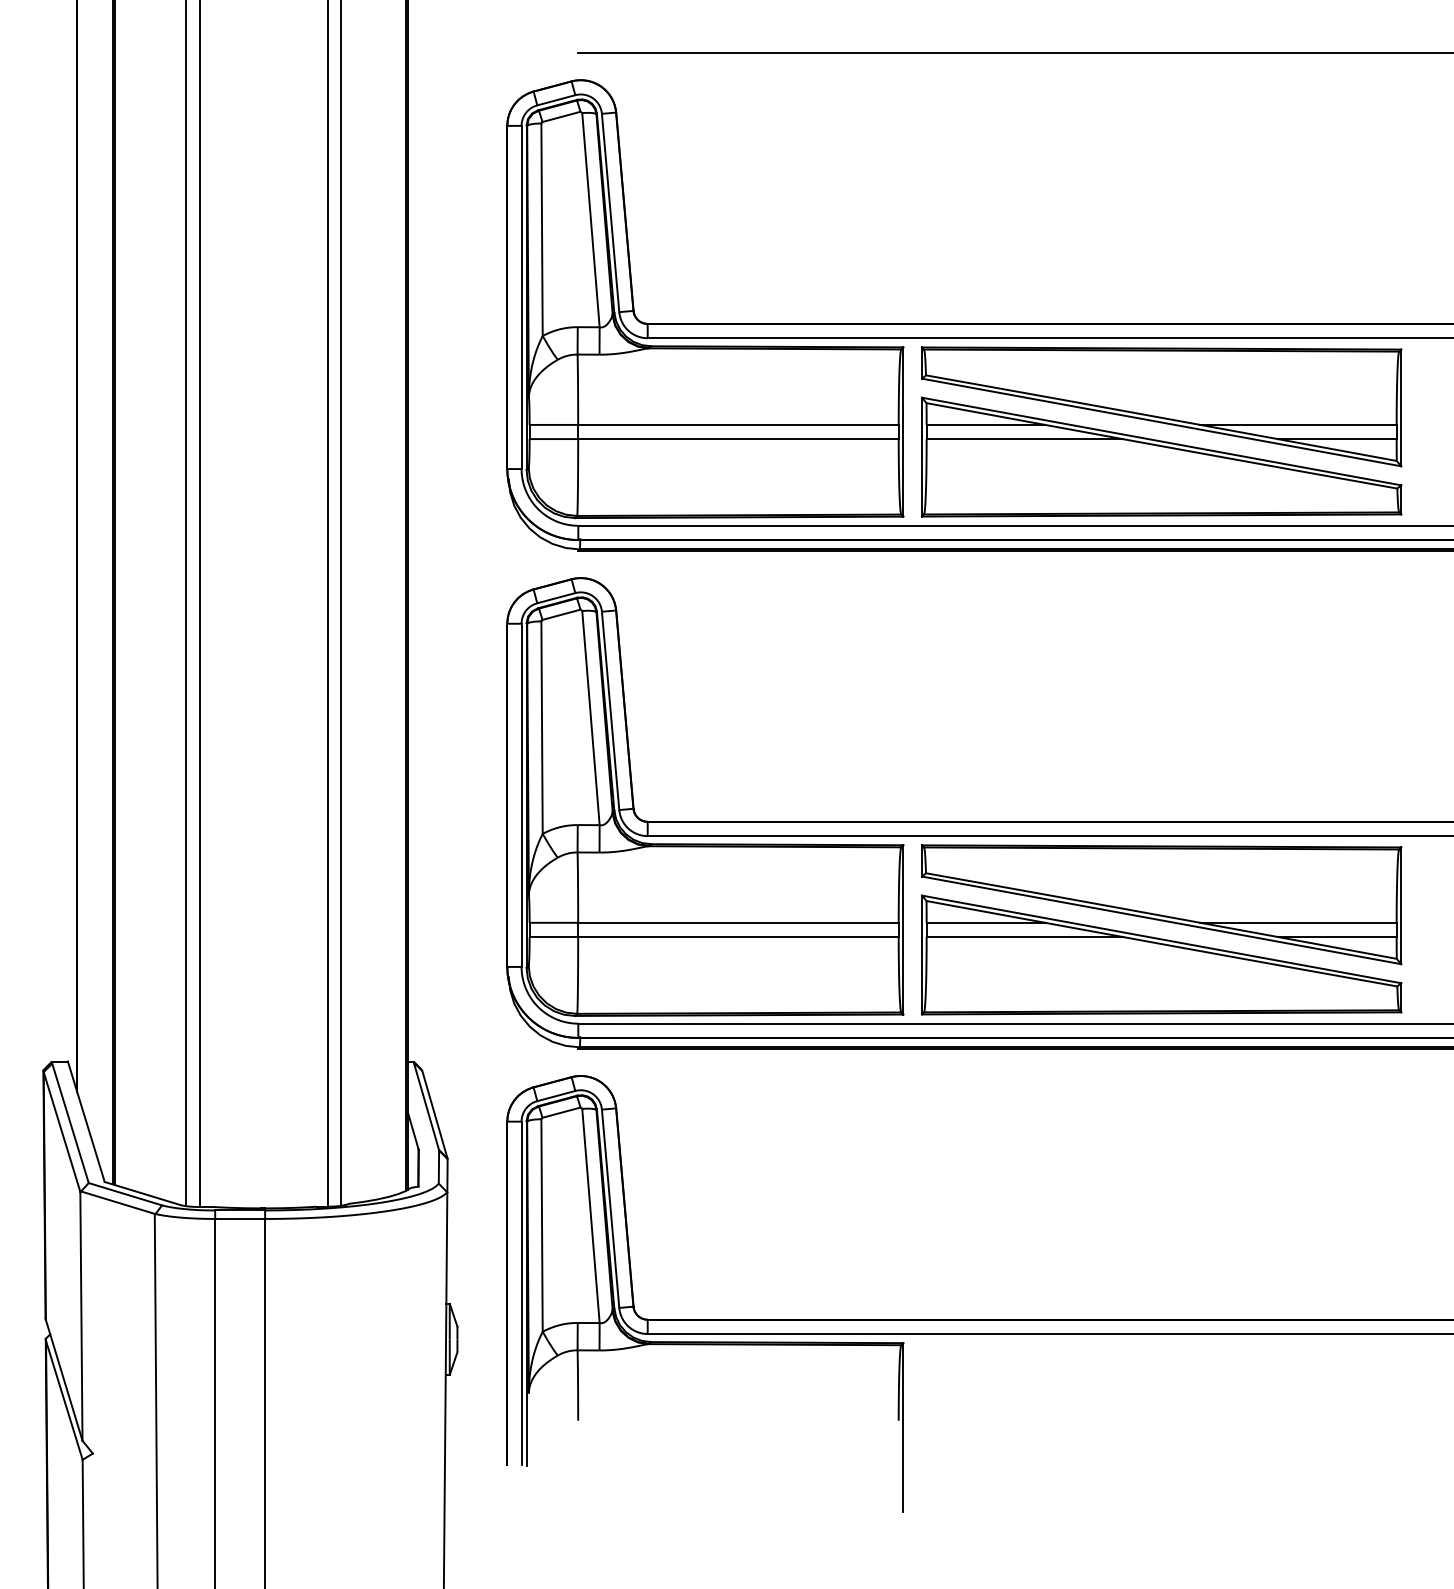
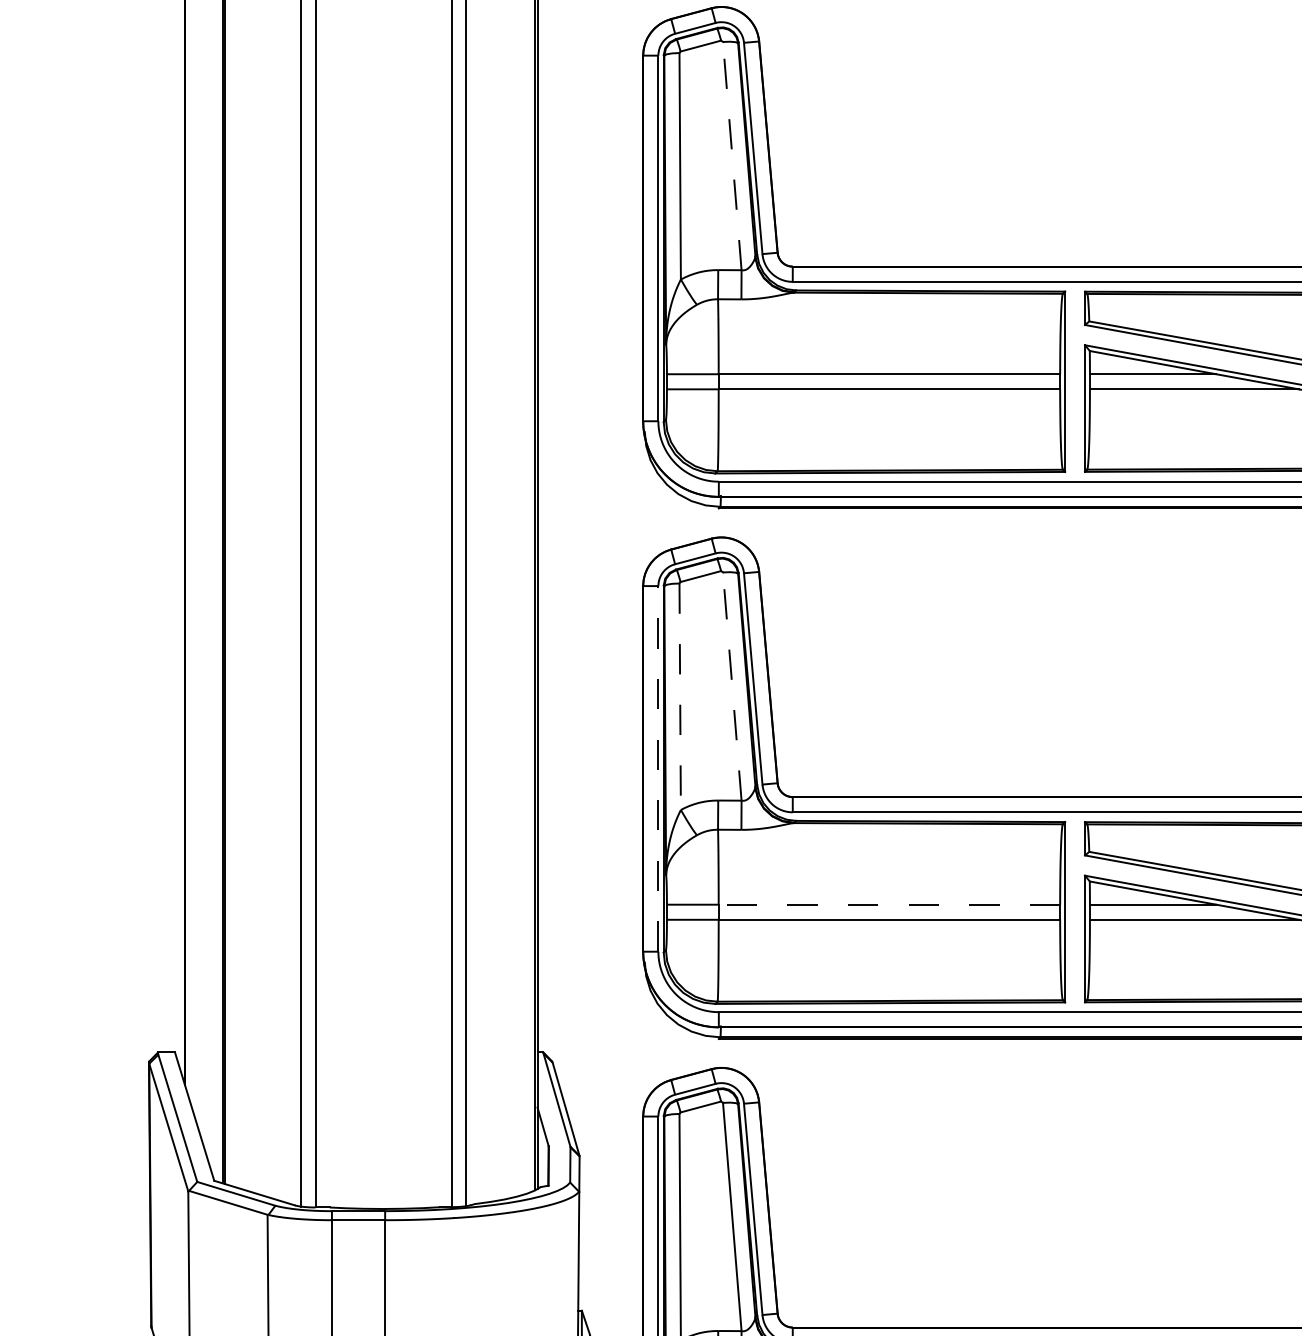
line: (590, 219) -> (731, 155), solid -> dashed
line: (590, 717) -> (731, 685), solid -> dashed
line: (542, 728) -> (680, 697), solid -> dashed
line: (521, 795) -> (658, 769), solid -> dashed
line: (737, 922) -> (888, 904), solid -> dashed

